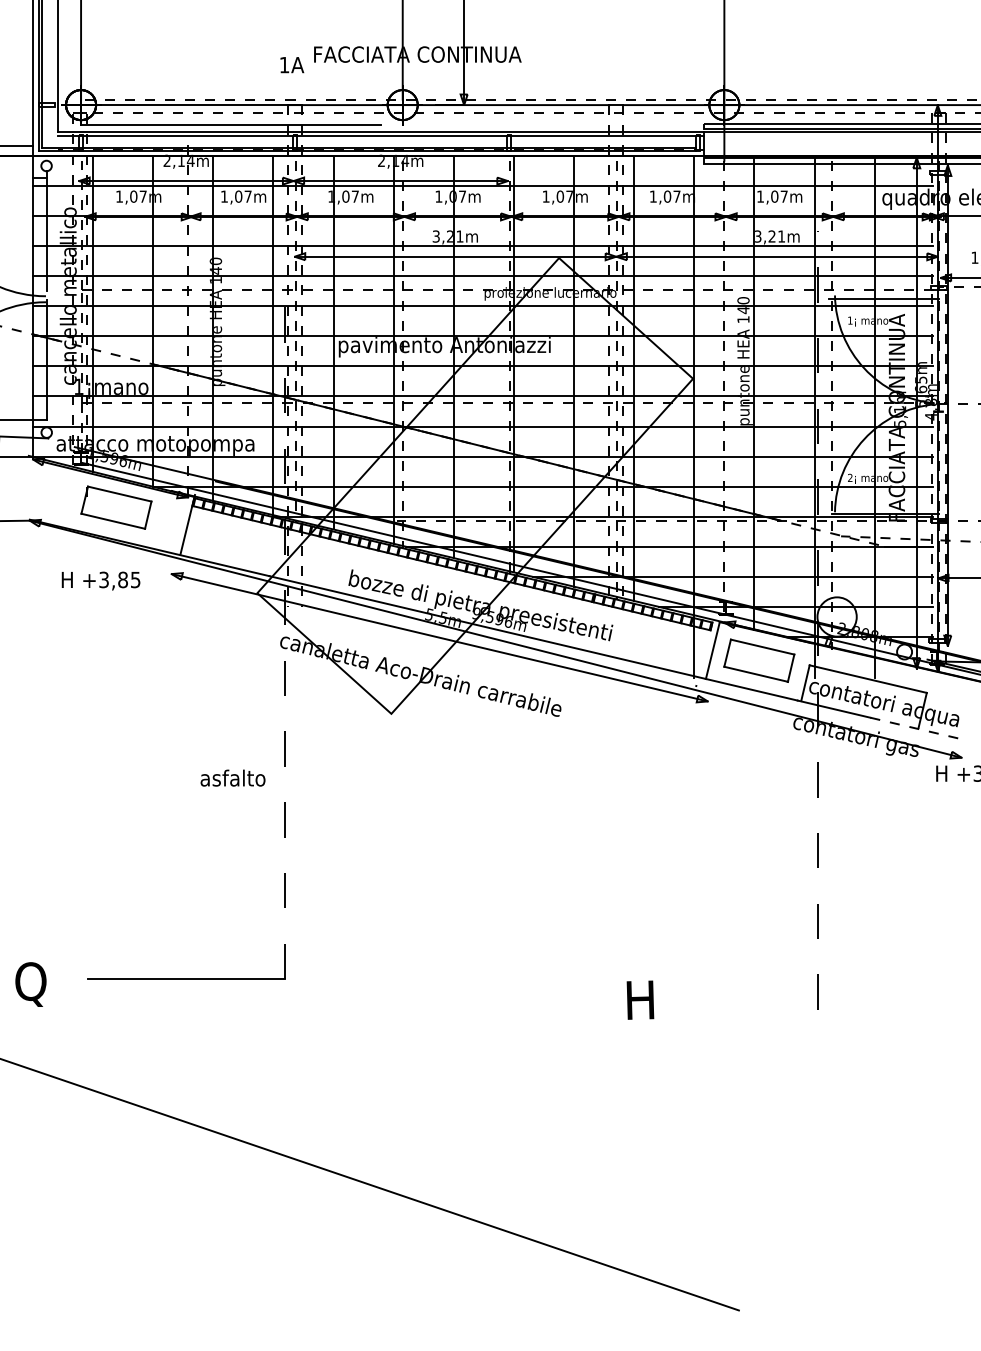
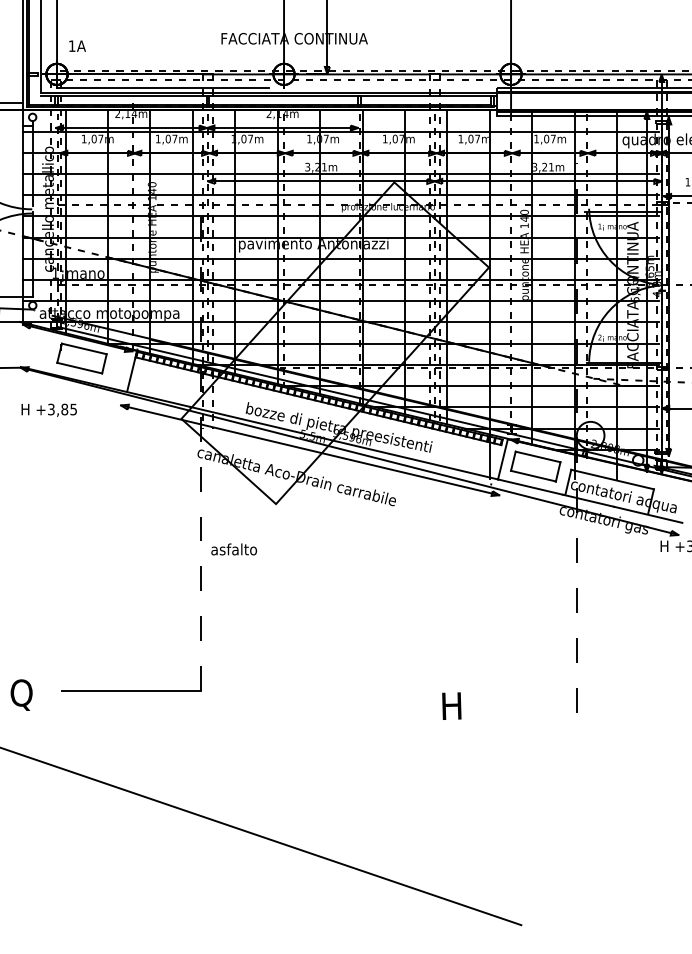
text: (292, 65) -> (77, 46), moved
text: (100, 580) -> (48, 409), moved
line: (918, 729) -> (648, 515), dashed -> solid
text: (232, 777) -> (233, 548), moved

